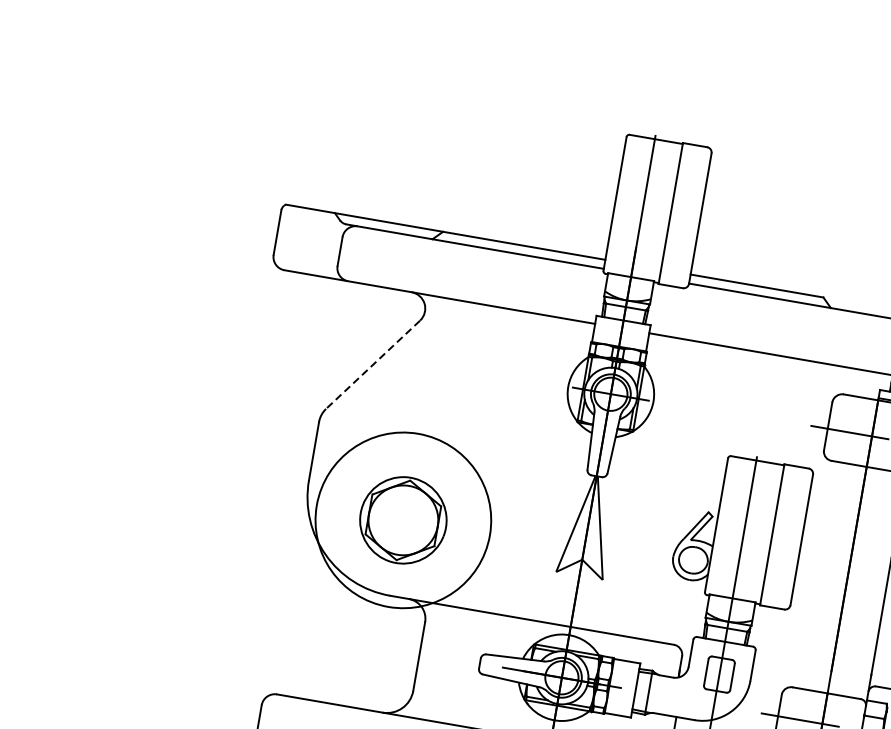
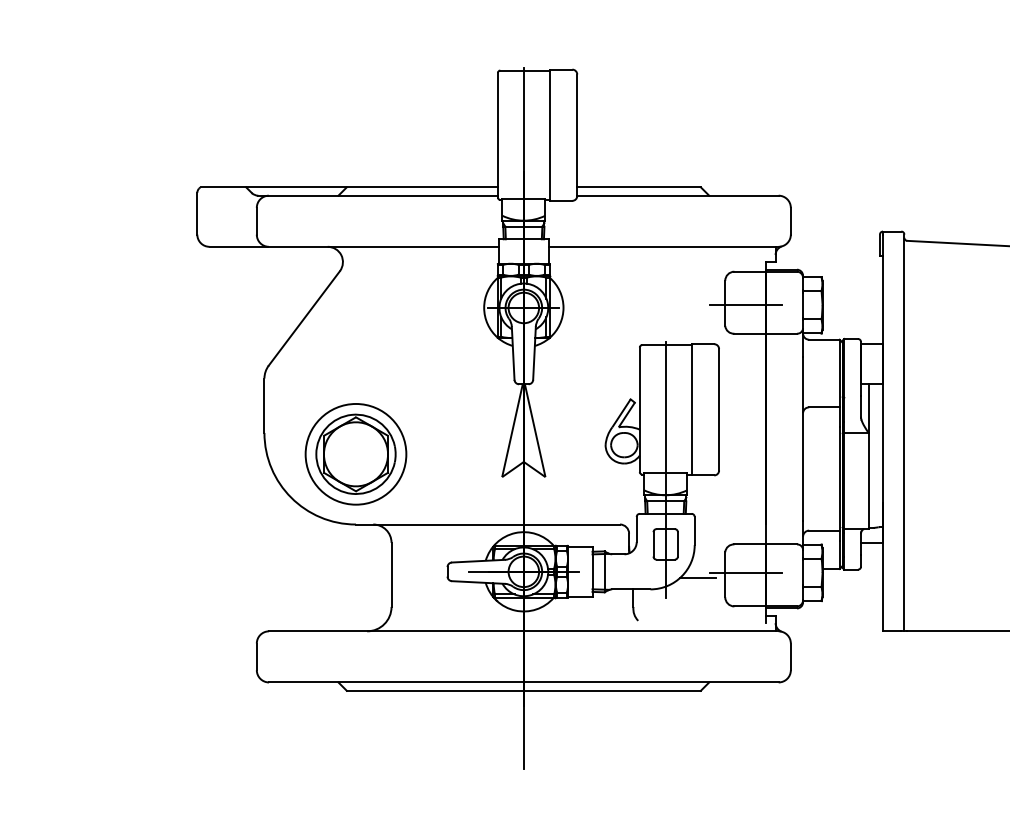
line: (373, 364) -> (304, 318), dashed -> solid
circle: (402, 519) -> (355, 453), size x0.62
line: (747, 717) -> (697, 578), added

